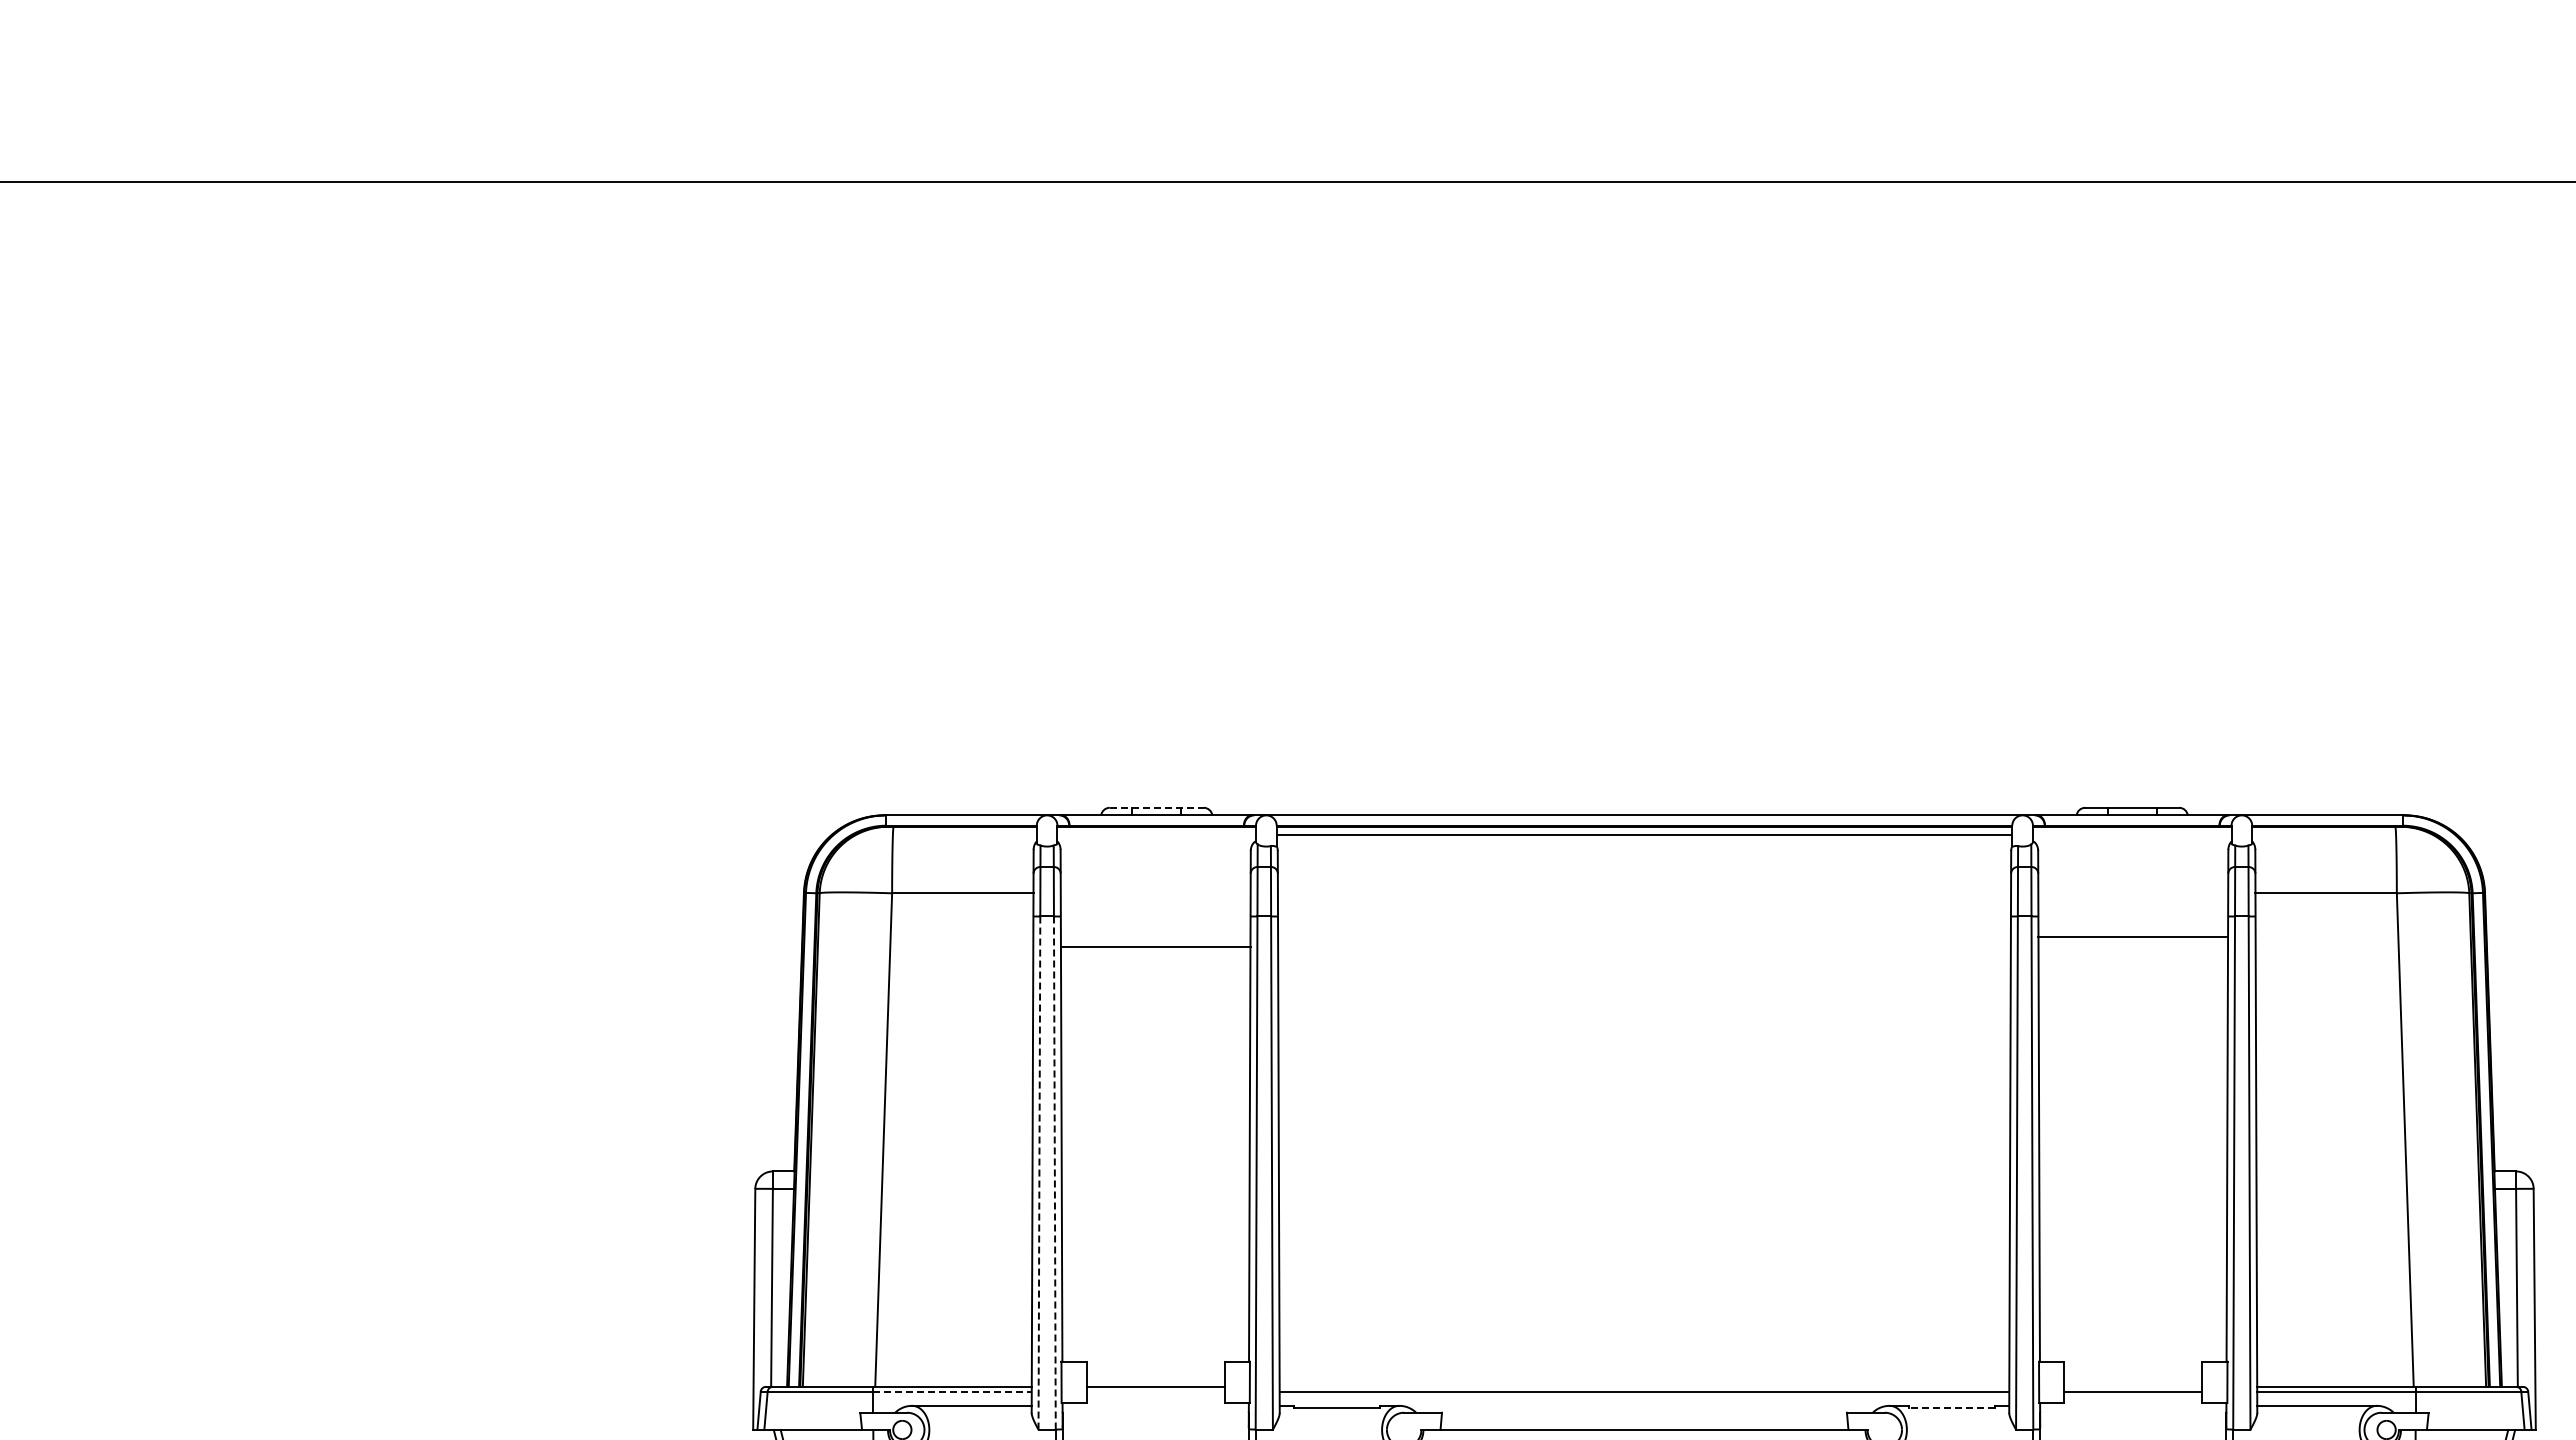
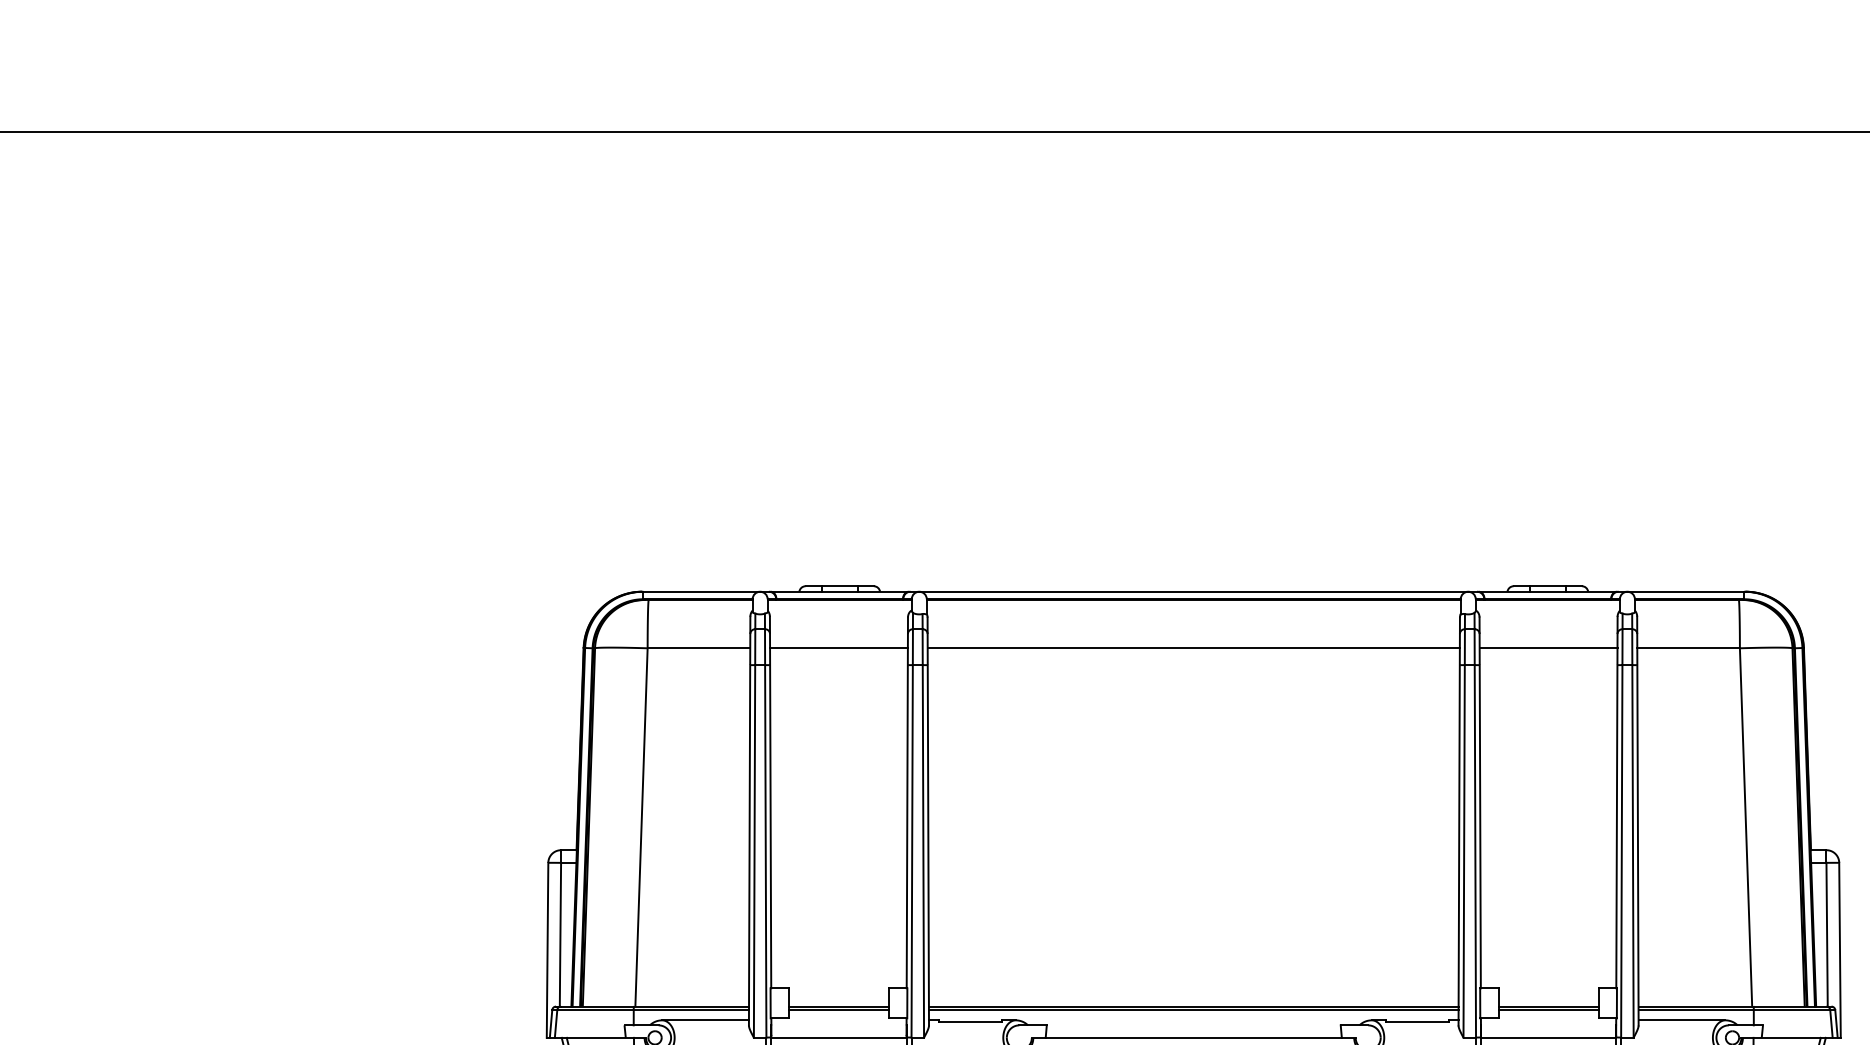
line: (1157, 807) -> (840, 586), dashed -> solid
line: (1644, 835) -> (1193, 648), moved
line: (2133, 937) -> (1548, 648), moved
line: (1155, 947) -> (838, 648), moved
line: (1039, 1173) -> (754, 851), dashed -> solid
line: (1054, 1173) -> (765, 851), dashed -> solid
line: (1644, 1386) -> (1193, 1006), added
line: (2133, 1386) -> (1548, 1006), added
line: (952, 1391) -> (691, 1009), dashed -> solid
line: (1155, 1391) -> (838, 1009), added
line: (1951, 1407) -> (1416, 1021), dashed -> solid
line: (1155, 1429) -> (838, 1037), added
line: (2133, 1429) -> (1548, 1037), added

